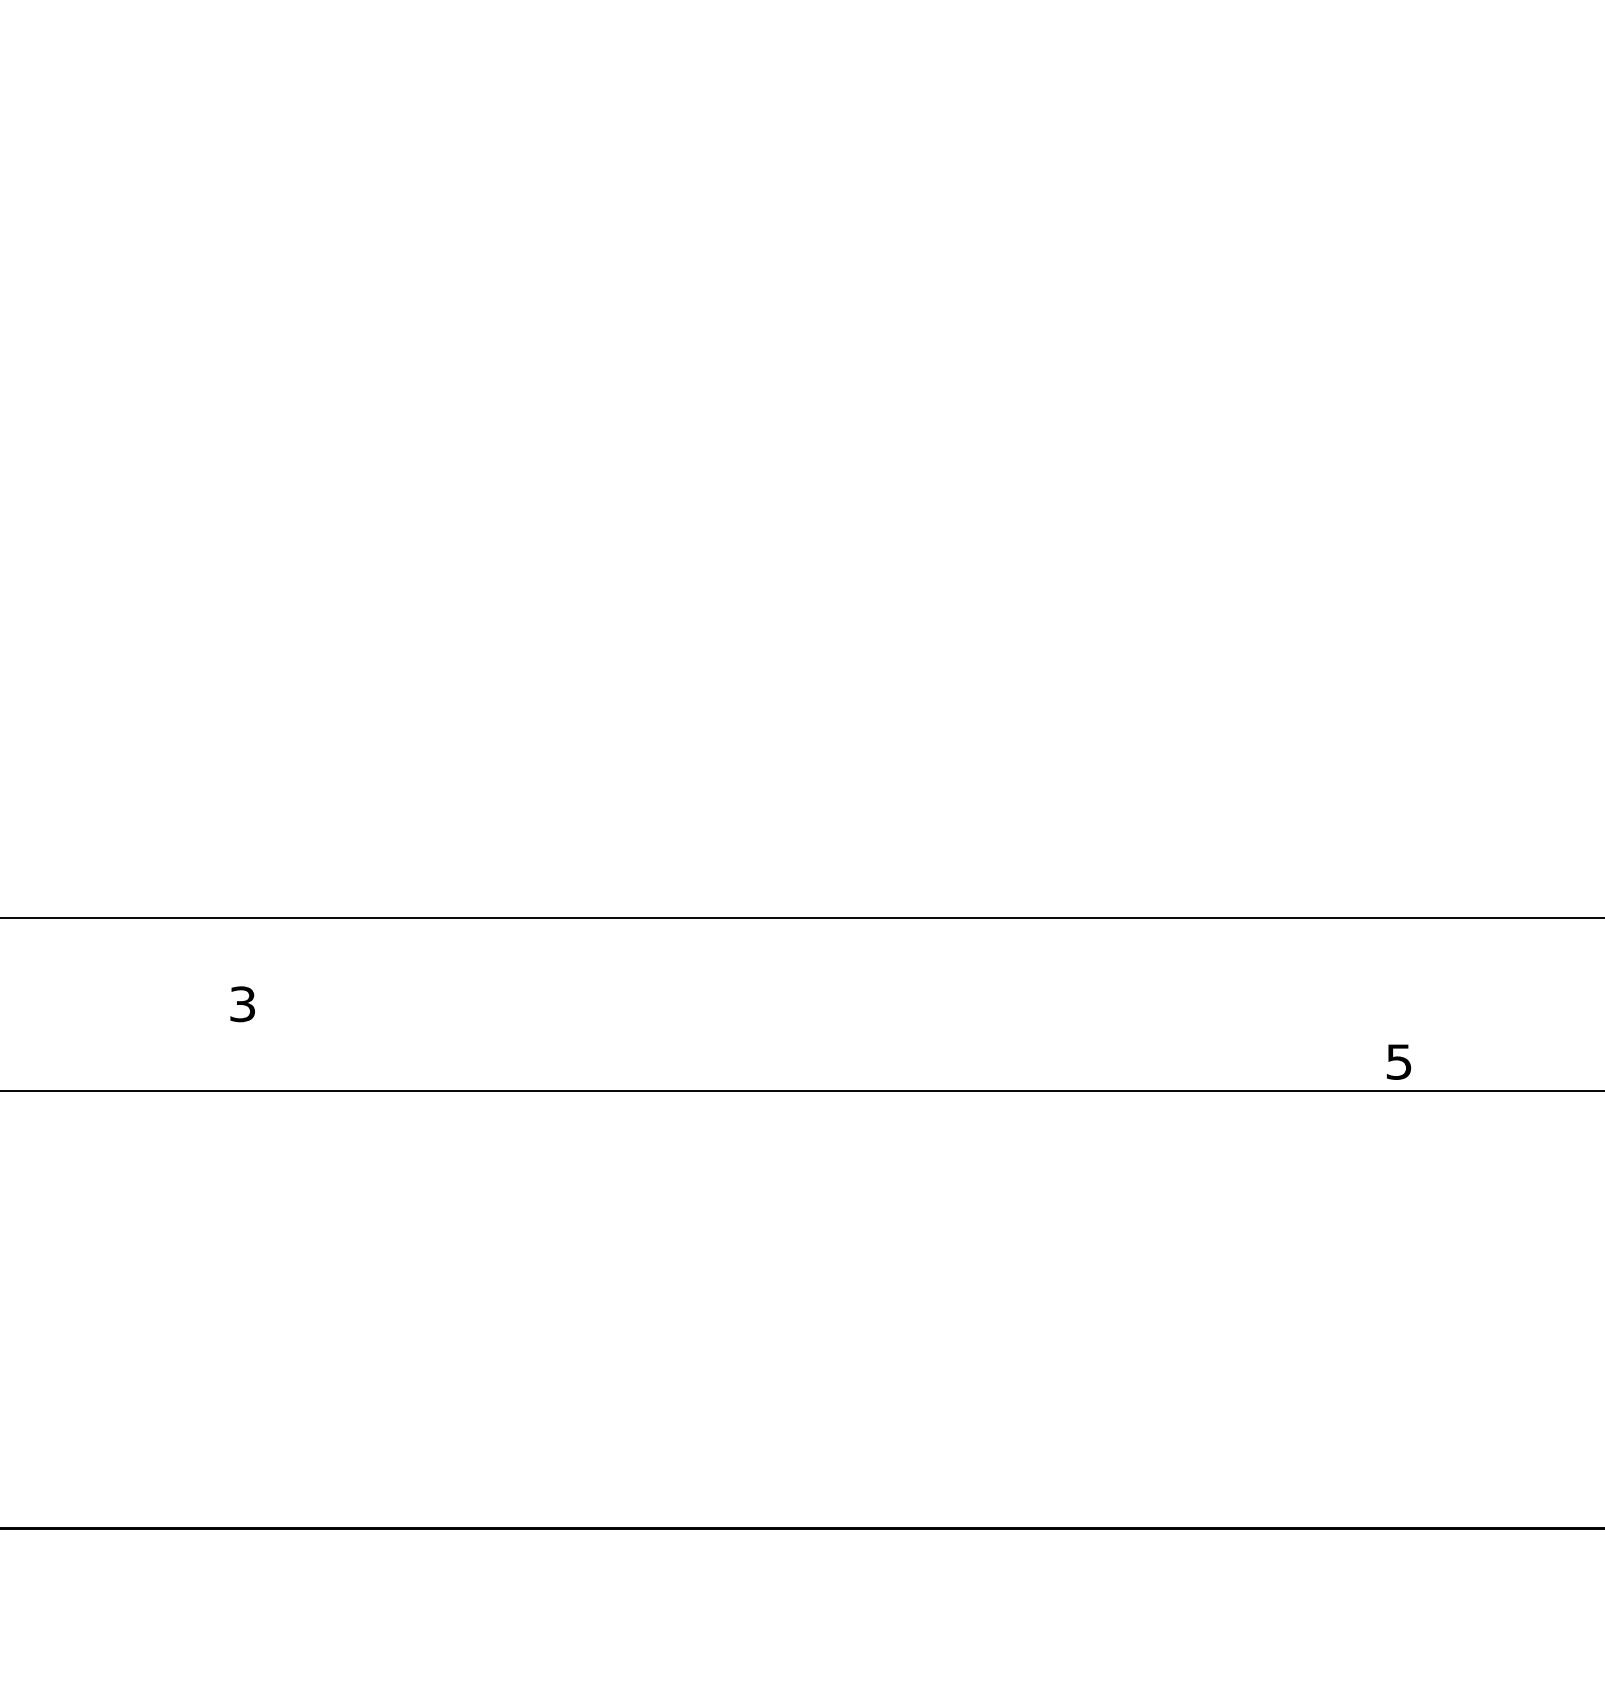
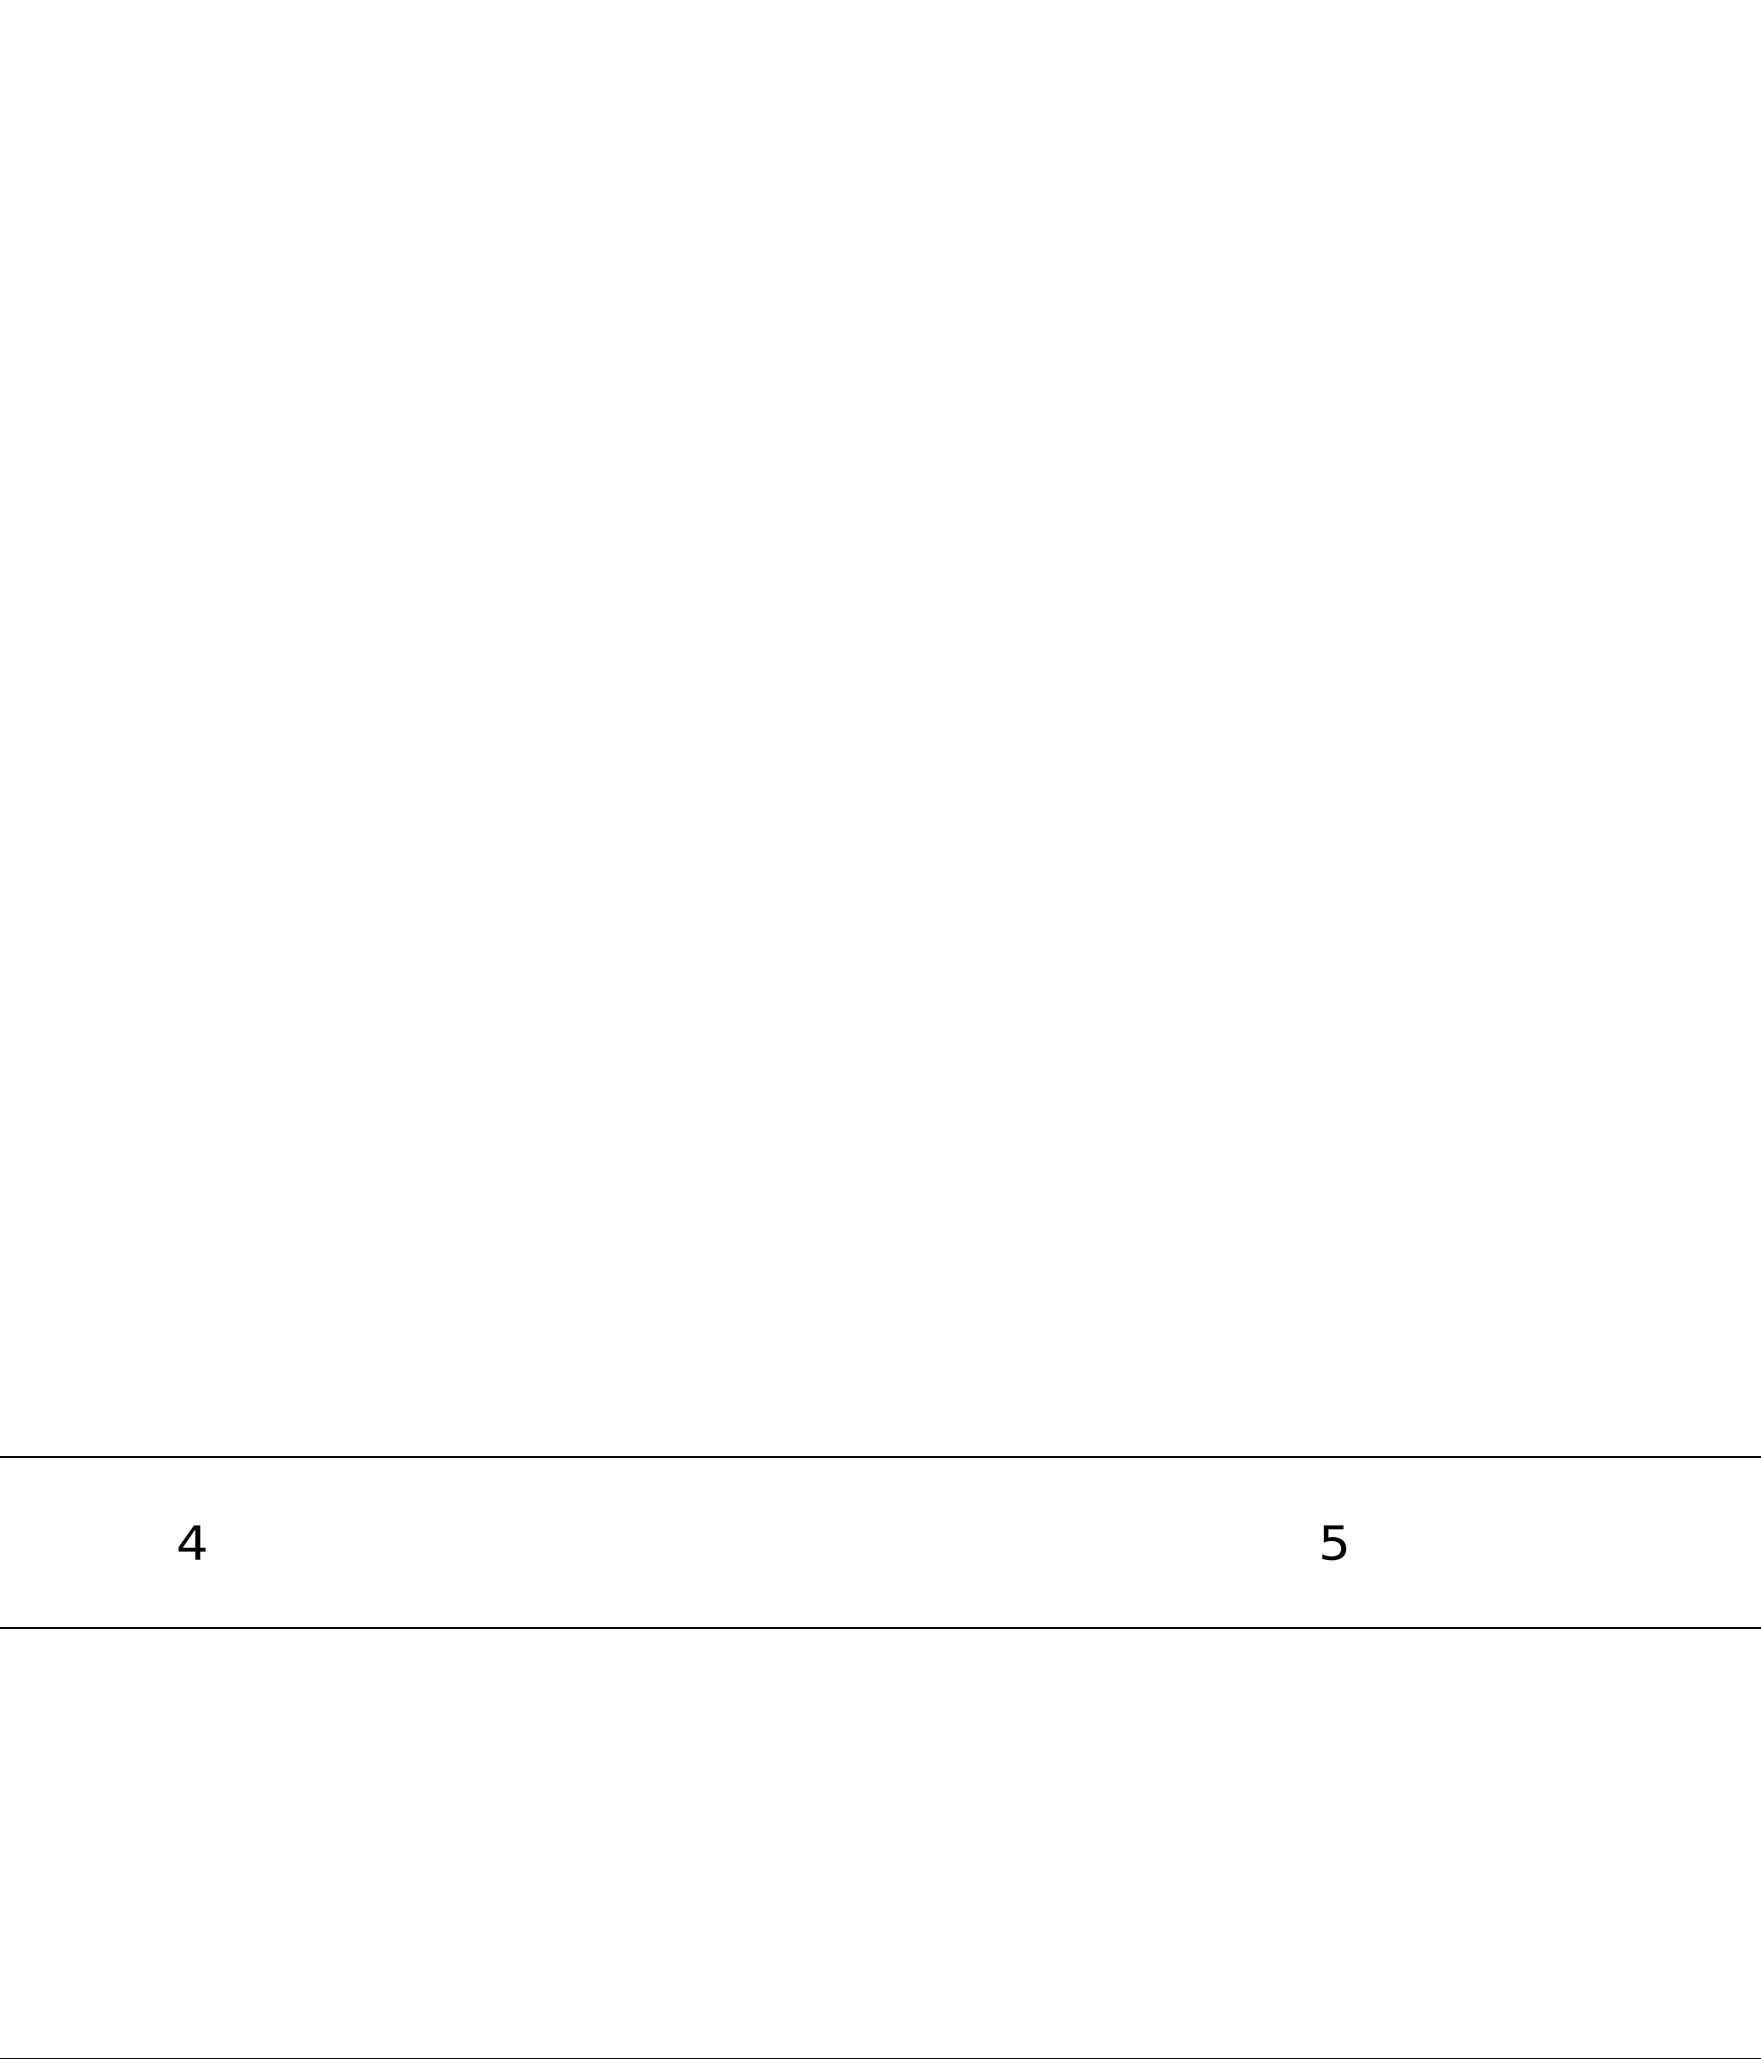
text: (242, 1004) -> (191, 1542), 3 -> 4
text: (1399, 1061) -> (1334, 1542), moved

